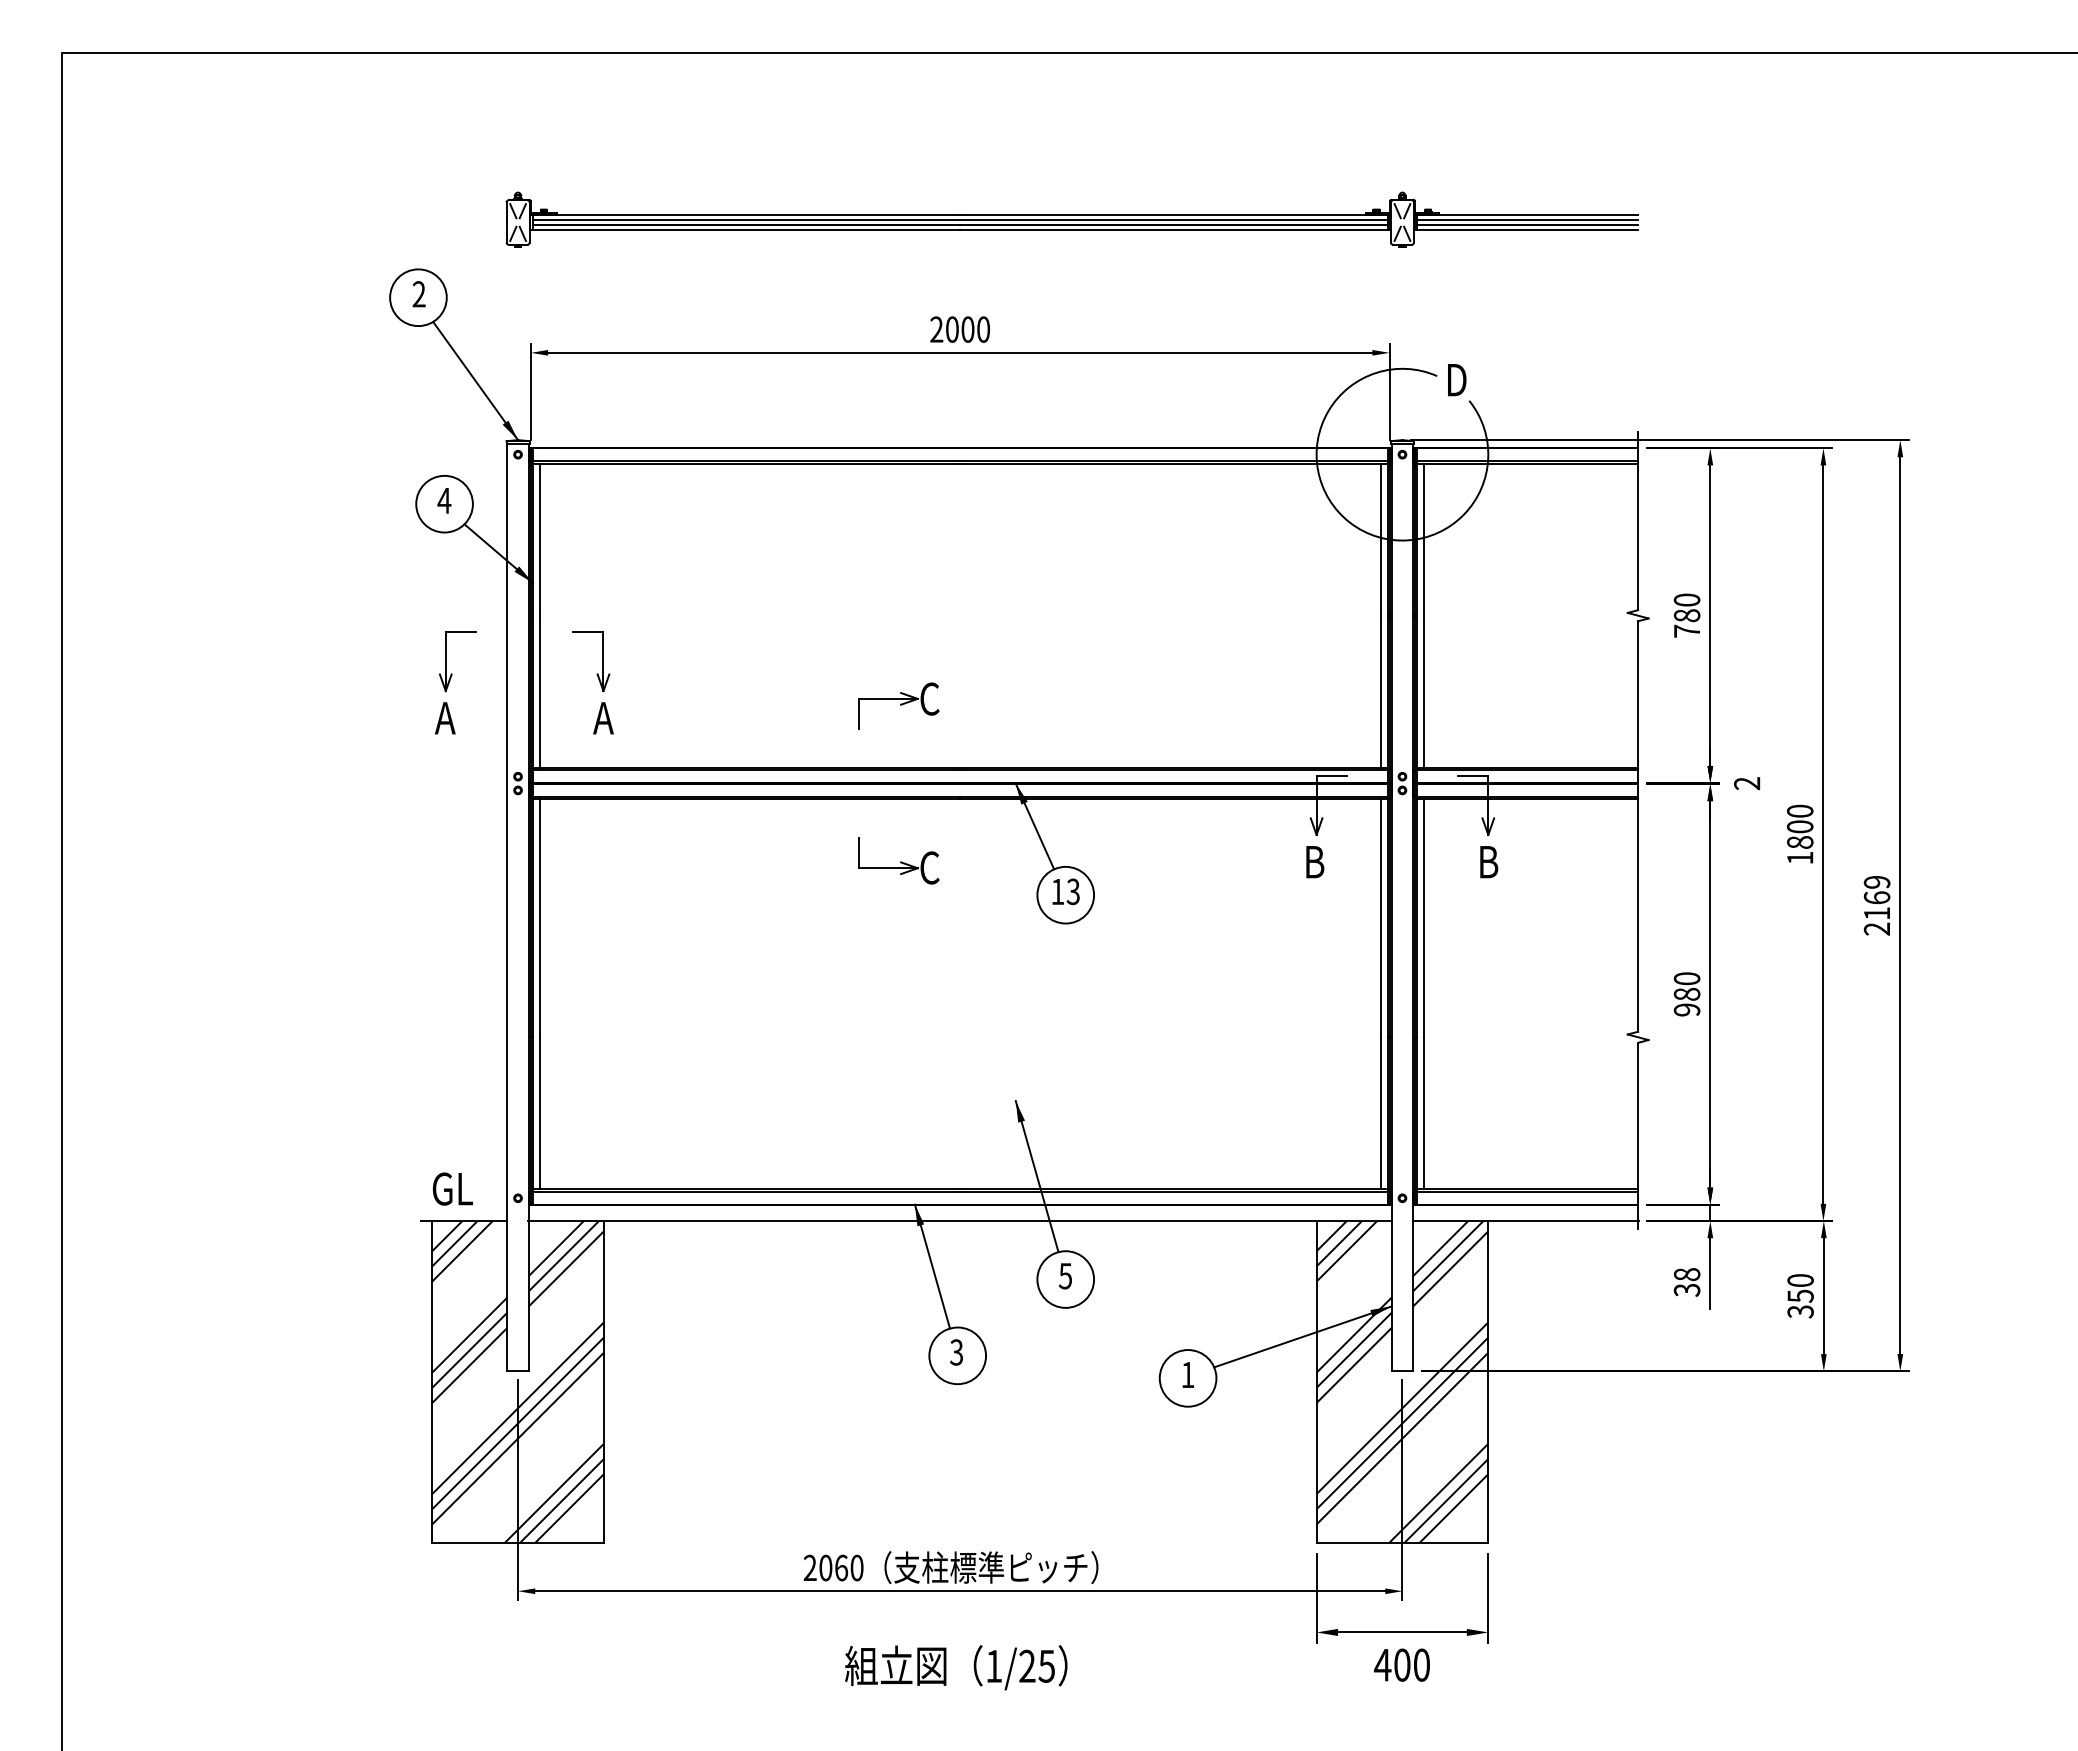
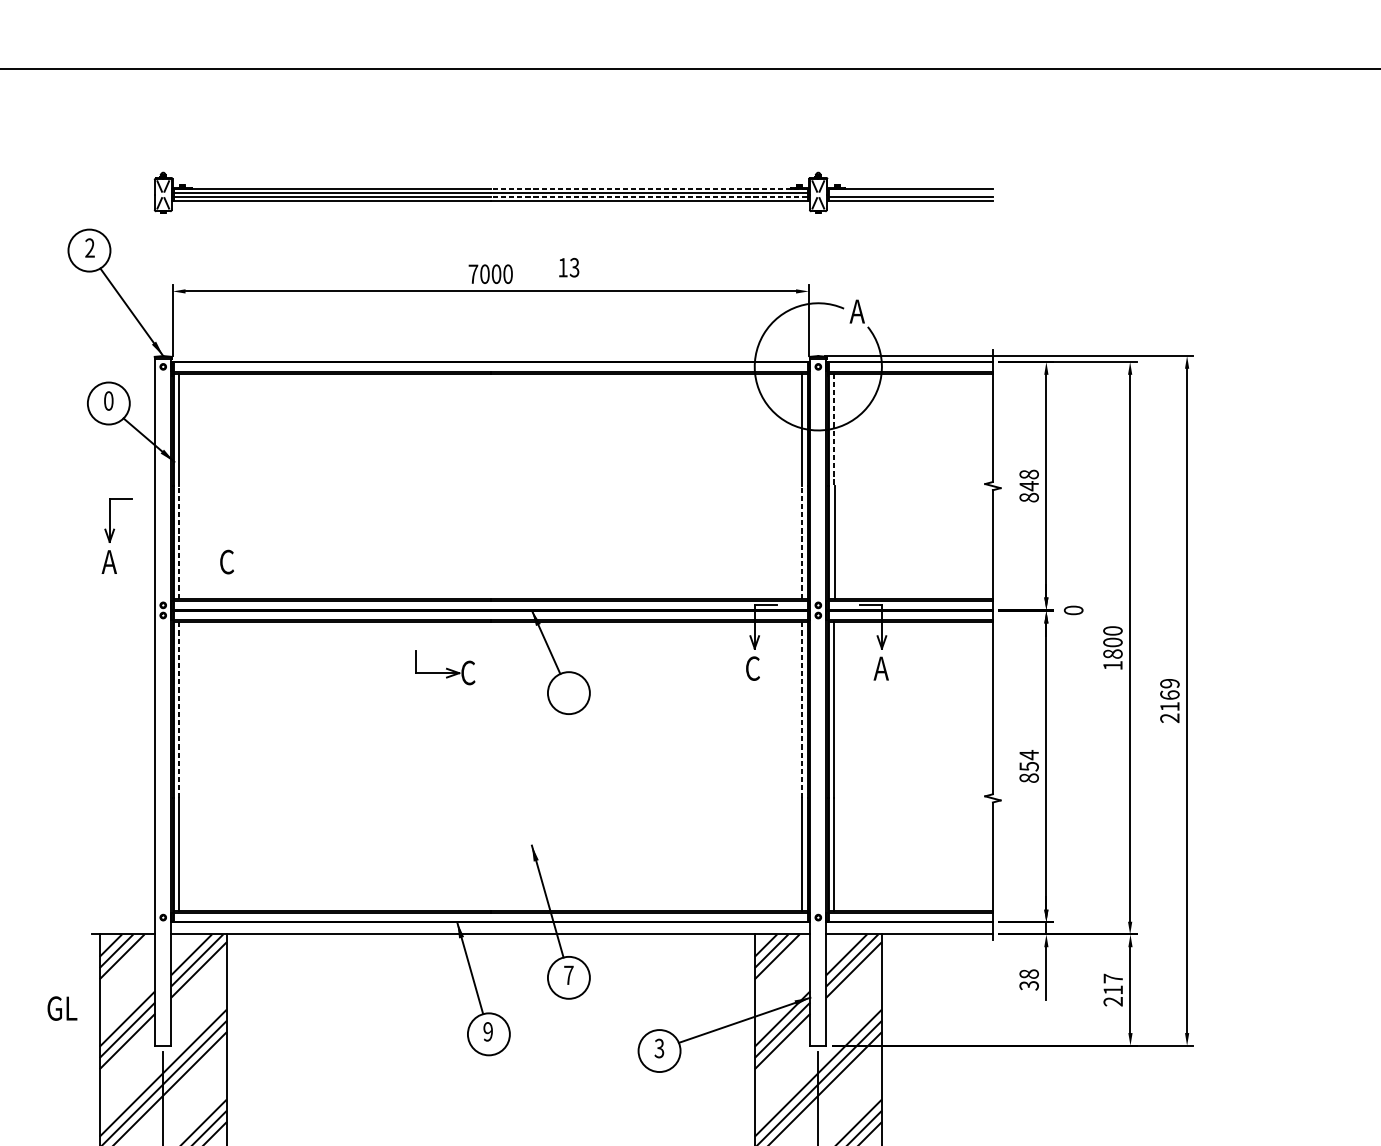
line: (1174, 214) -> (649, 188), solid -> dashed
line: (1527, 219) -> (910, 192), removed
line: (1174, 225) -> (649, 197), solid -> dashed
text: (936, 329) -> (473, 274), 2000 -> 7000
text: (1455, 380) -> (857, 311), D -> A
text: (444, 500) -> (108, 400), 4 -> 0
line: (1423, 539) -> (833, 429), solid -> dashed
text: (1686, 615) -> (1028, 485), 780 -> 848
part: (602, 661) -> (225, 520), removed
line: (539, 691) -> (179, 542), solid -> dashed
line: (1380, 691) -> (802, 542), solid -> dashed
part: (898, 705) -> (445, 552), removed
text: (603, 717) -> (226, 561), A -> C
text: (1747, 783) -> (1073, 610), 2 -> 0
text: (1314, 861) -> (753, 668), B -> C
text: (1487, 862) -> (881, 668), B -> A
text: (1065, 891) -> (568, 267), moved
line: (539, 918) -> (179, 710), solid -> dashed
line: (1380, 918) -> (802, 710), solid -> dashed
text: (1686, 993) -> (1028, 765), 980 -> 854
text: (452, 1188) -> (62, 1008), moved
text: (1065, 1276) -> (568, 975), 5 -> 7
text: (1800, 1296) -> (1113, 990), 350 -> 217
text: (956, 1352) -> (488, 1031), 3 -> 9
text: (1187, 1374) -> (659, 1048), 1 -> 3

